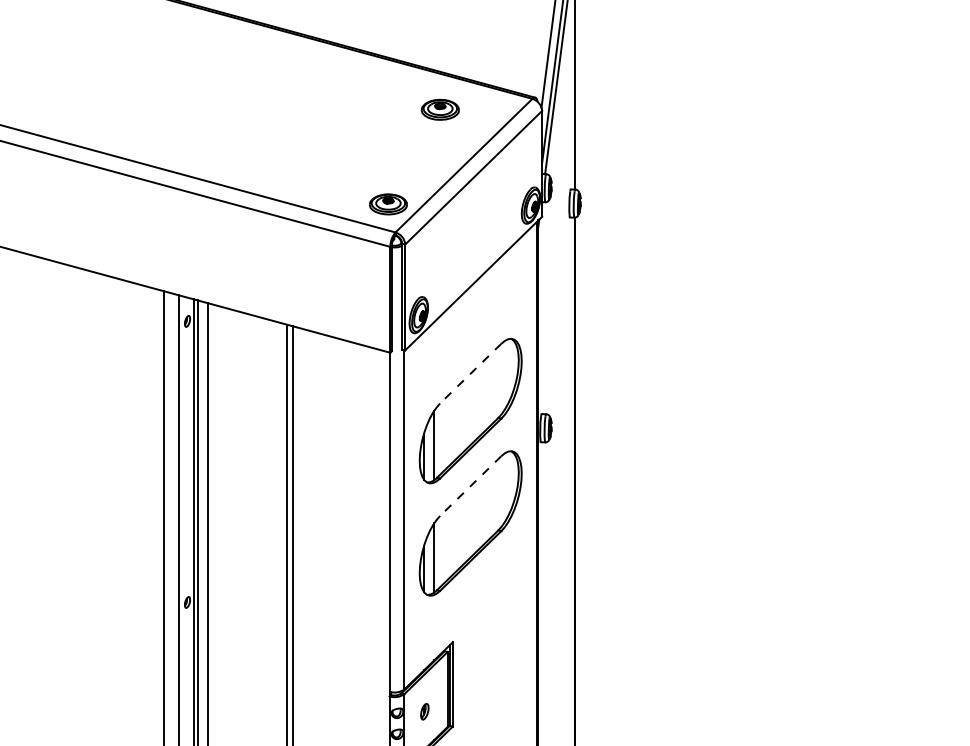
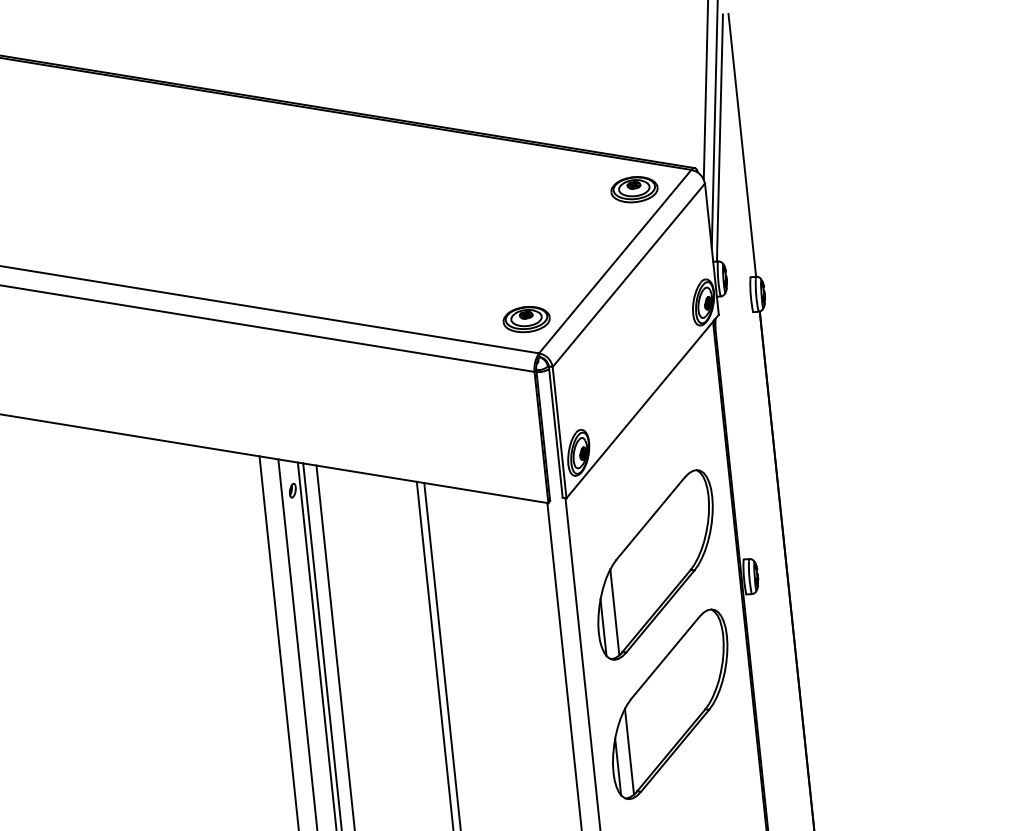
part: (439, 109) -> (633, 189), moved
line: (470, 373) -> (650, 518), dashed -> solid
line: (470, 486) -> (665, 658), dashed -> solid

